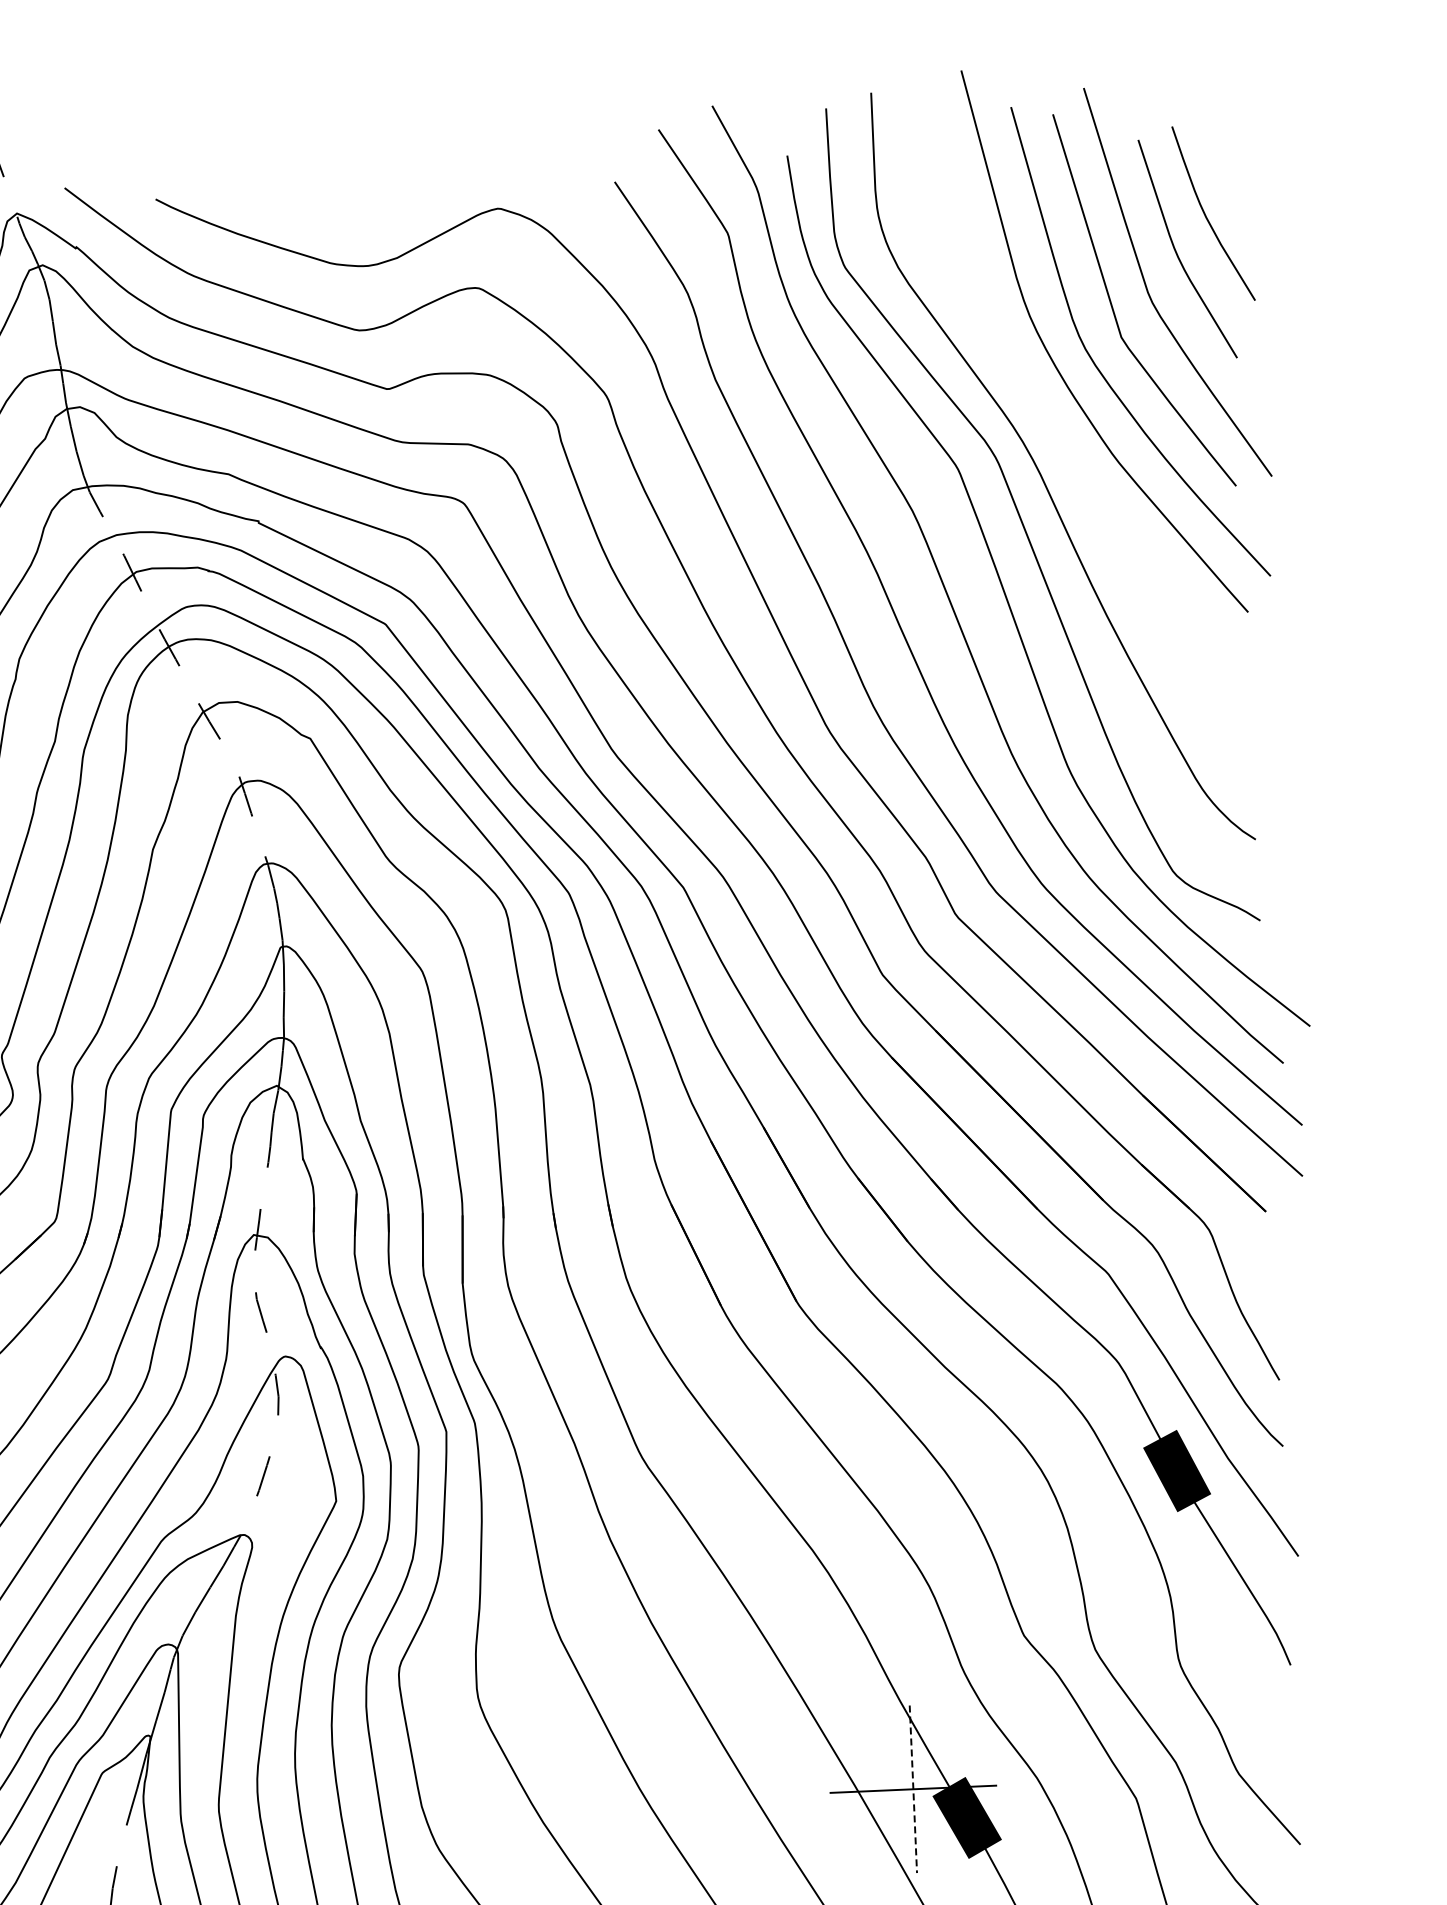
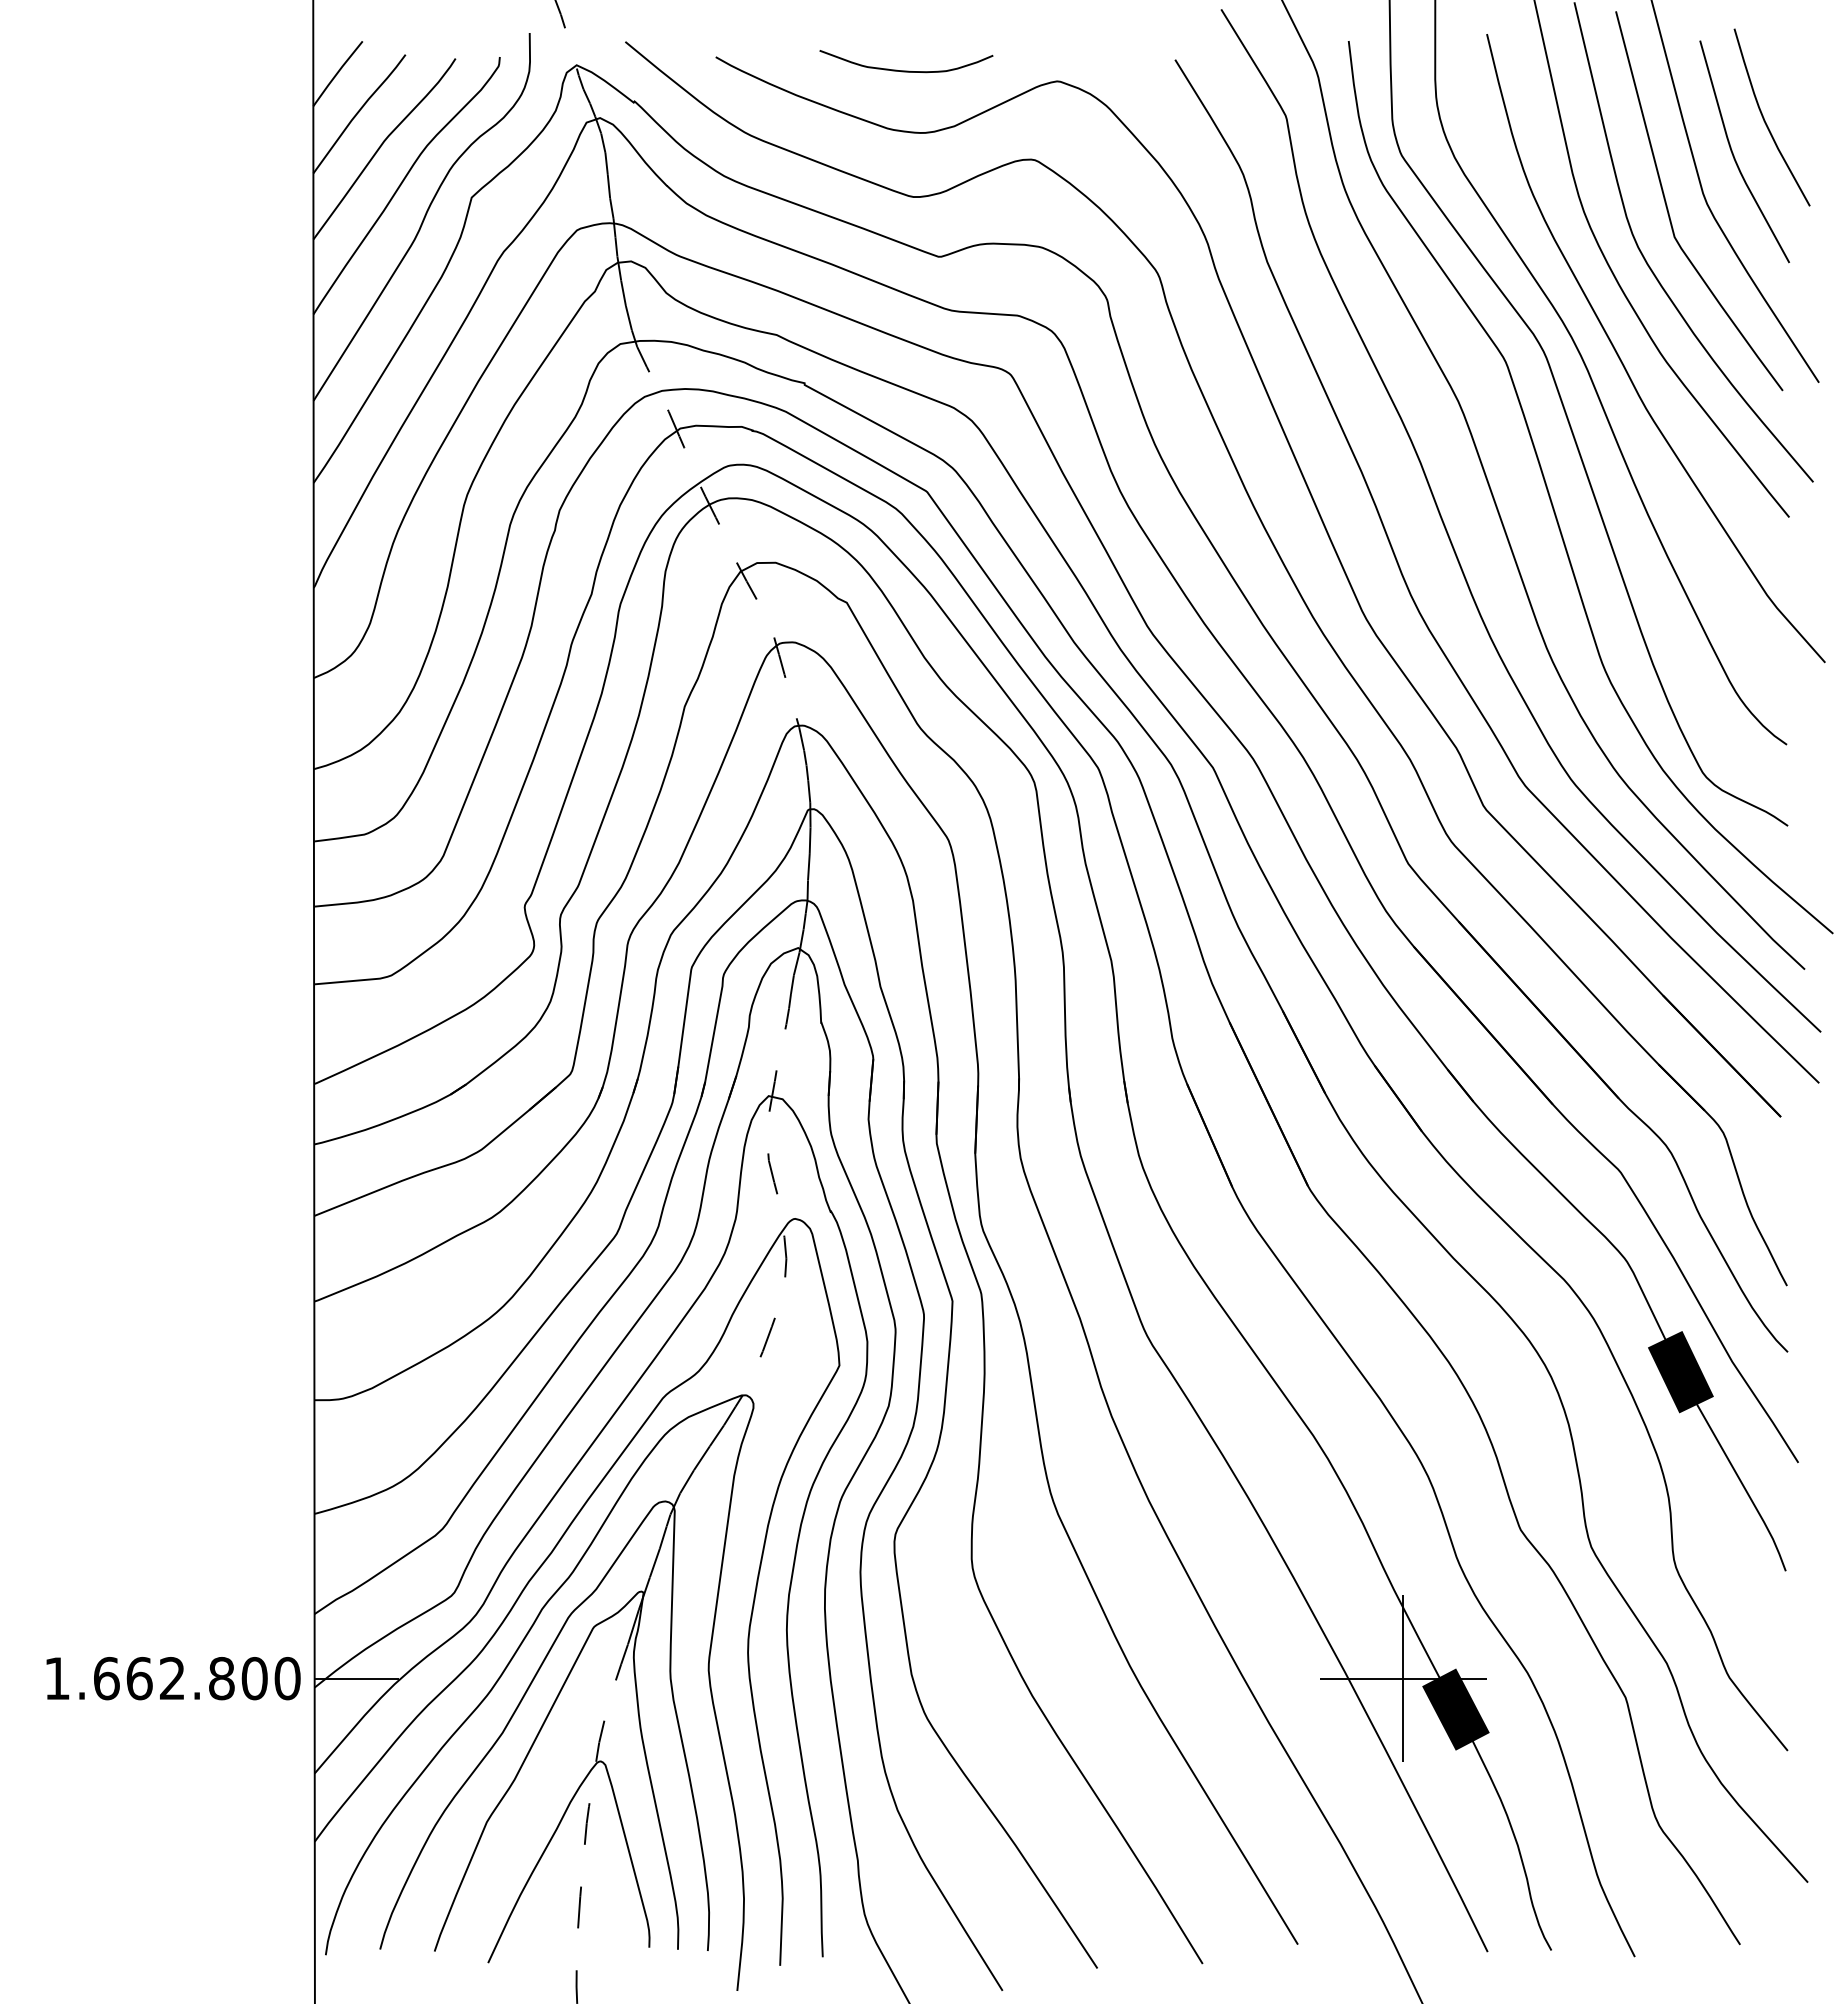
curve: (346, 204) -> (906, 70), added
curve: (1079, 470) -> (1626, 368), added
line: (913, 1789) -> (1403, 1678), dashed -> solid

